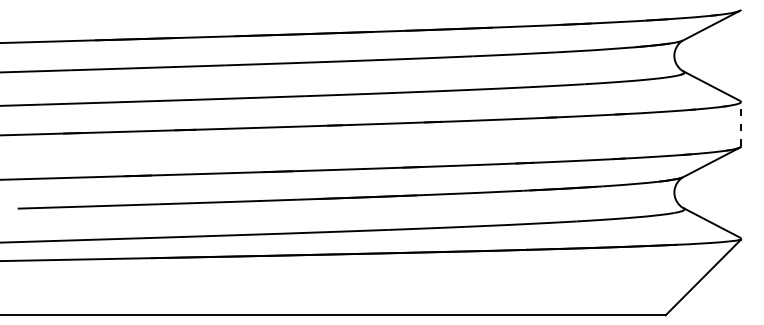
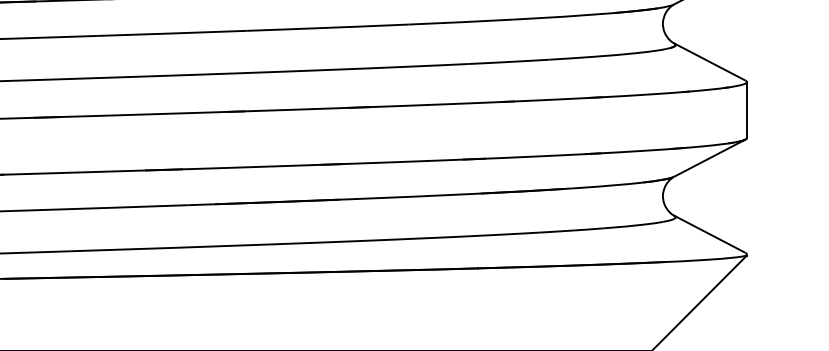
line: (741, 123) -> (747, 109), dashed -> solid

